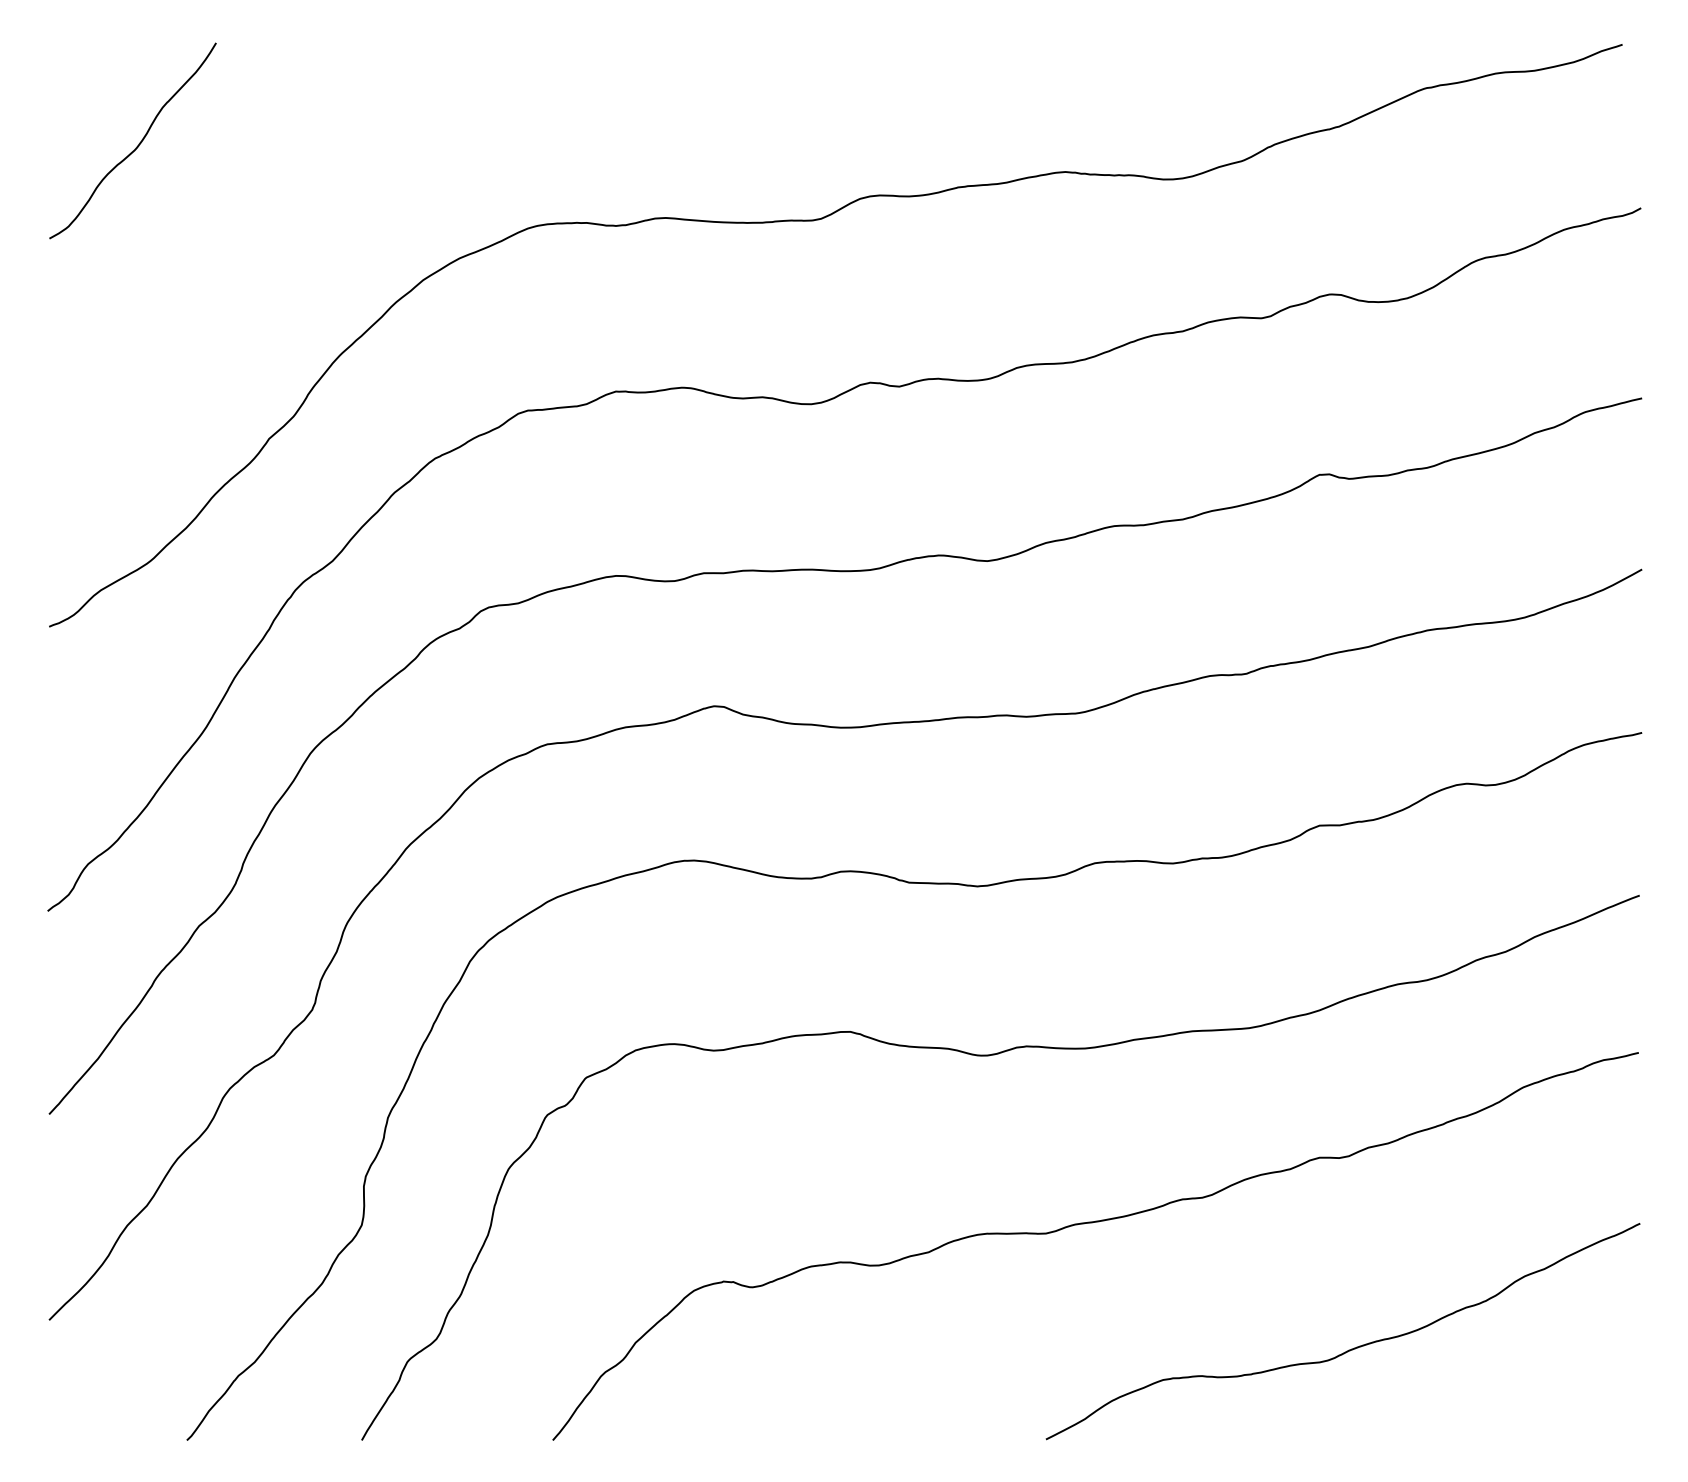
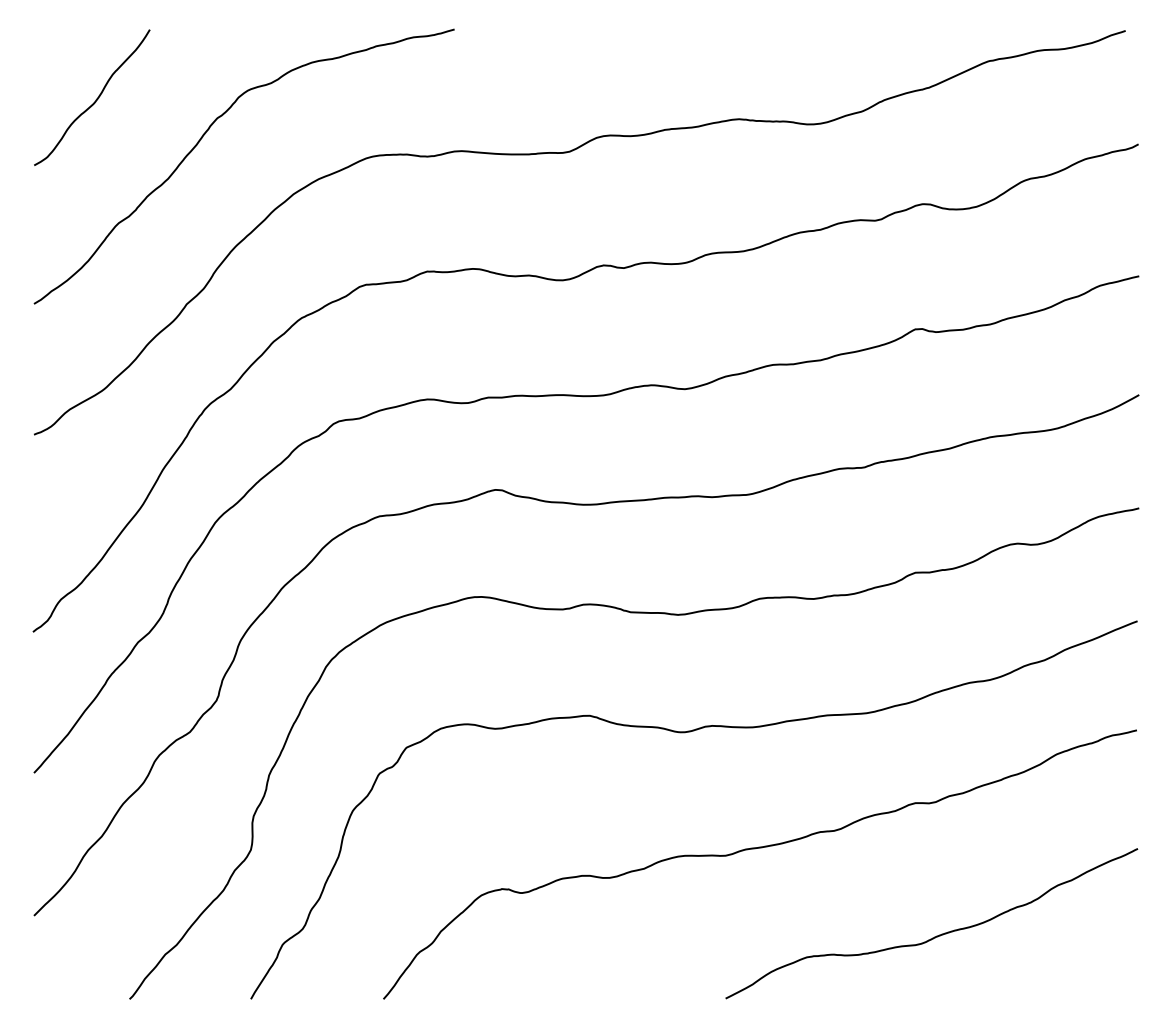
curve: (297, 192) -> (206, 133), added

